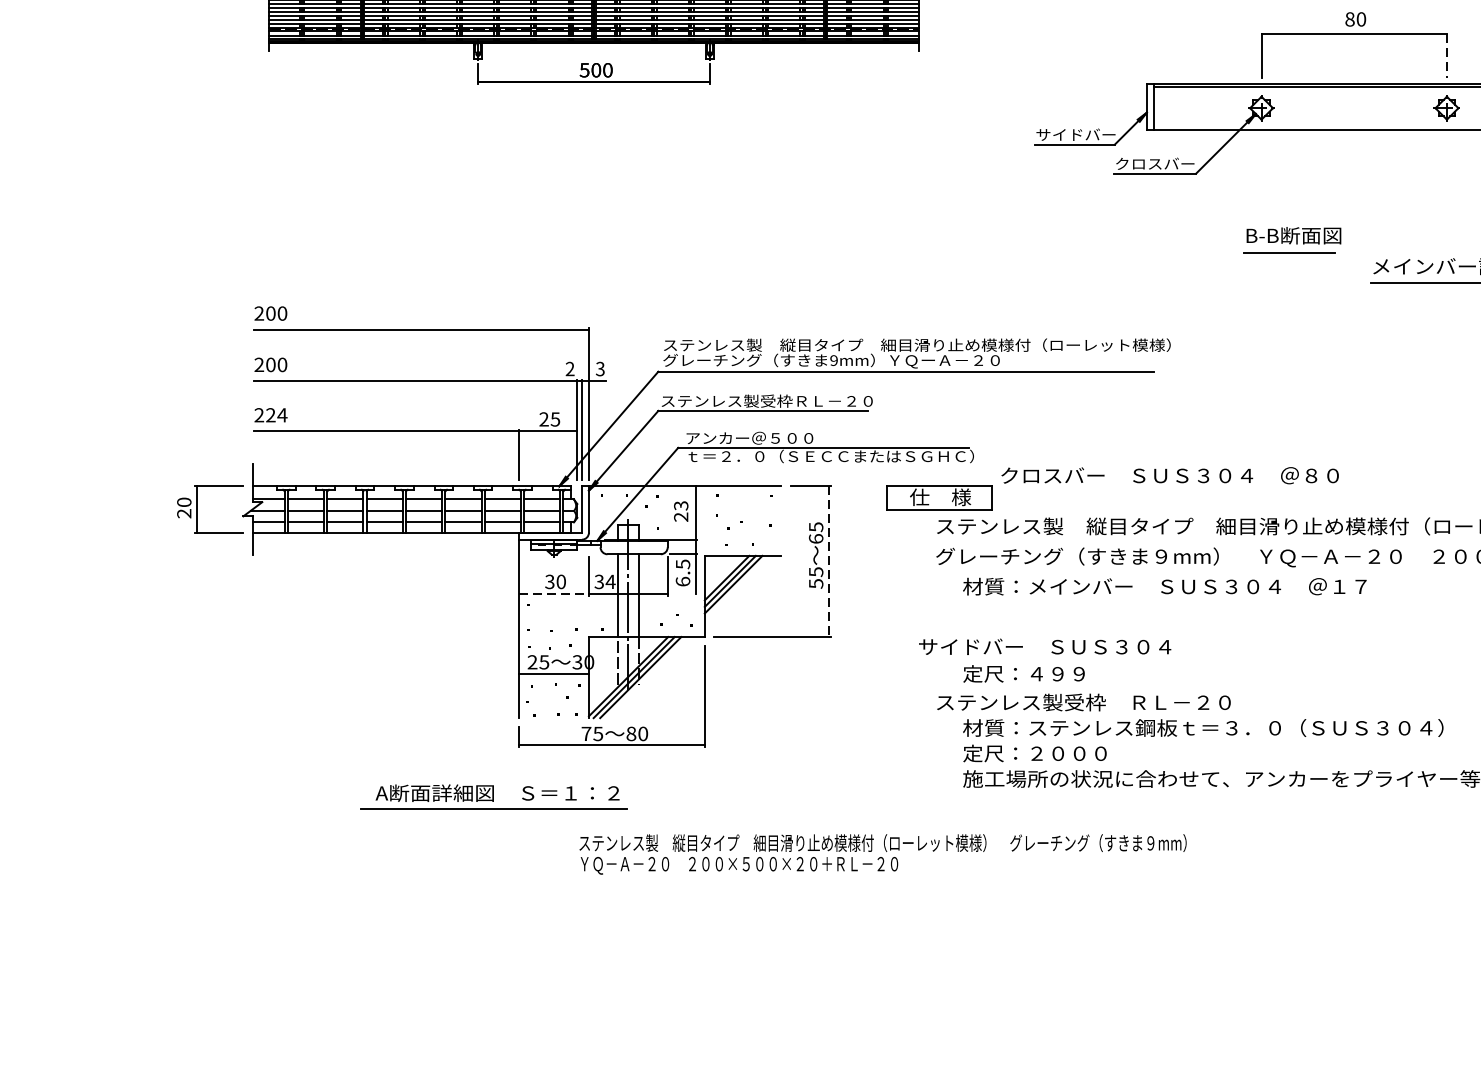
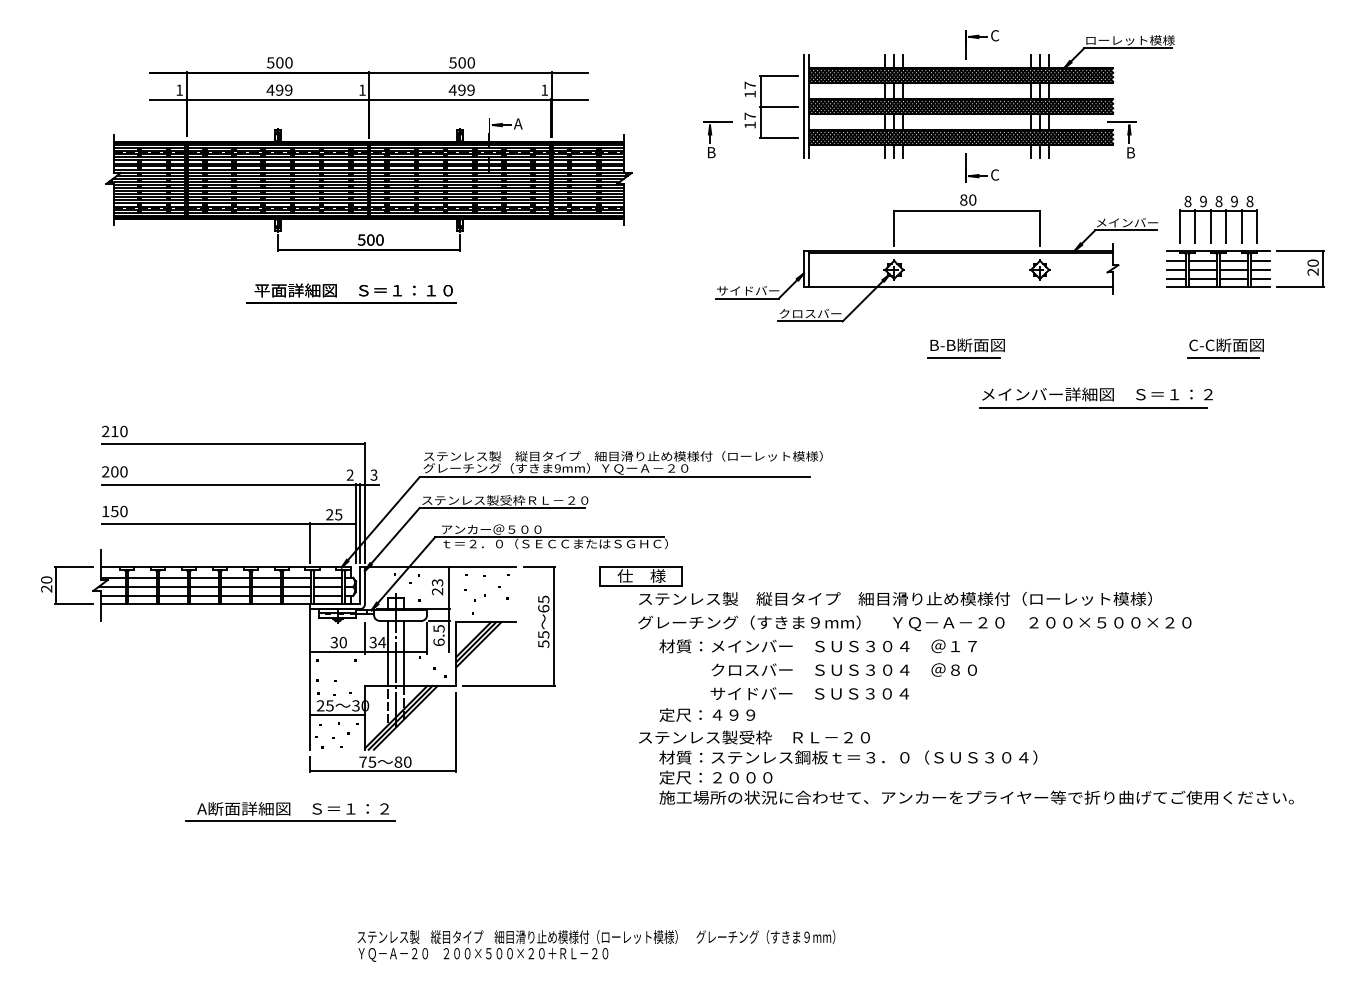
line: (1447, 56) -> (1040, 229), dashed -> solid
part: (581, 139) -> (359, 294), added
part: (1291, 239) -> (965, 348), moved
text: (270, 313) -> (114, 431), 200 -> 210
text: (270, 415) -> (114, 511), 224 -> 150
text: (1169, 475) -> (843, 669), moved
line: (829, 562) -> (554, 627), dashed -> solid
line: (555, 594) -> (338, 652), dashed -> solid
text: (1044, 646) -> (809, 693), moved
text: (883, 853) -> (596, 945), moved

